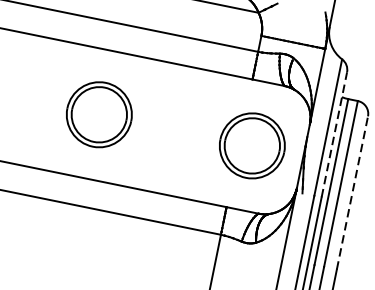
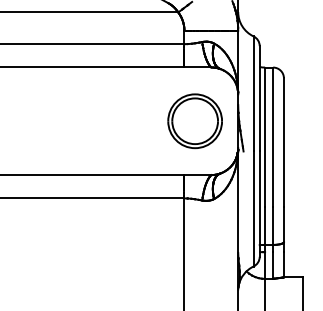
part: (98, 114) -> (65, 121), removed
line: (334, 134) -> (259, 98), dashed -> solid
line: (352, 192) -> (283, 142), dashed -> solid

